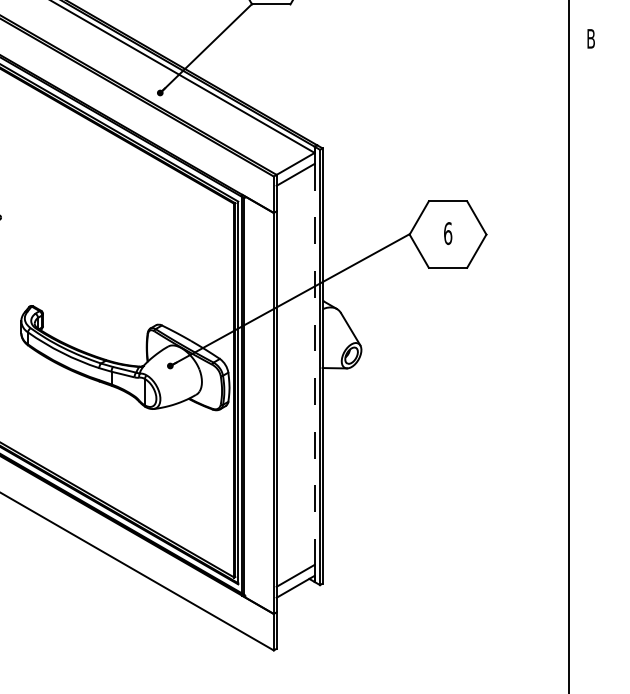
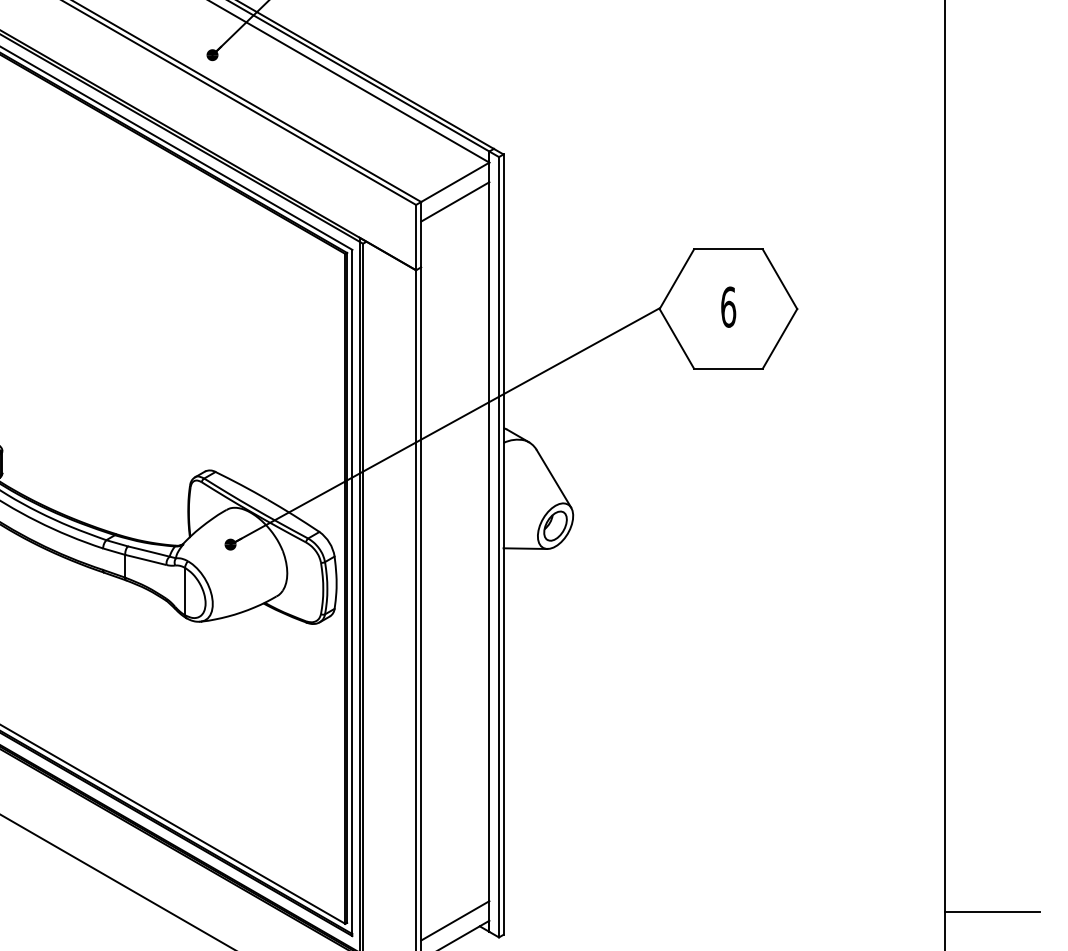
line: (314, 364) -> (489, 541), dashed -> solid
line: (594, 571) -> (991, 913), added

